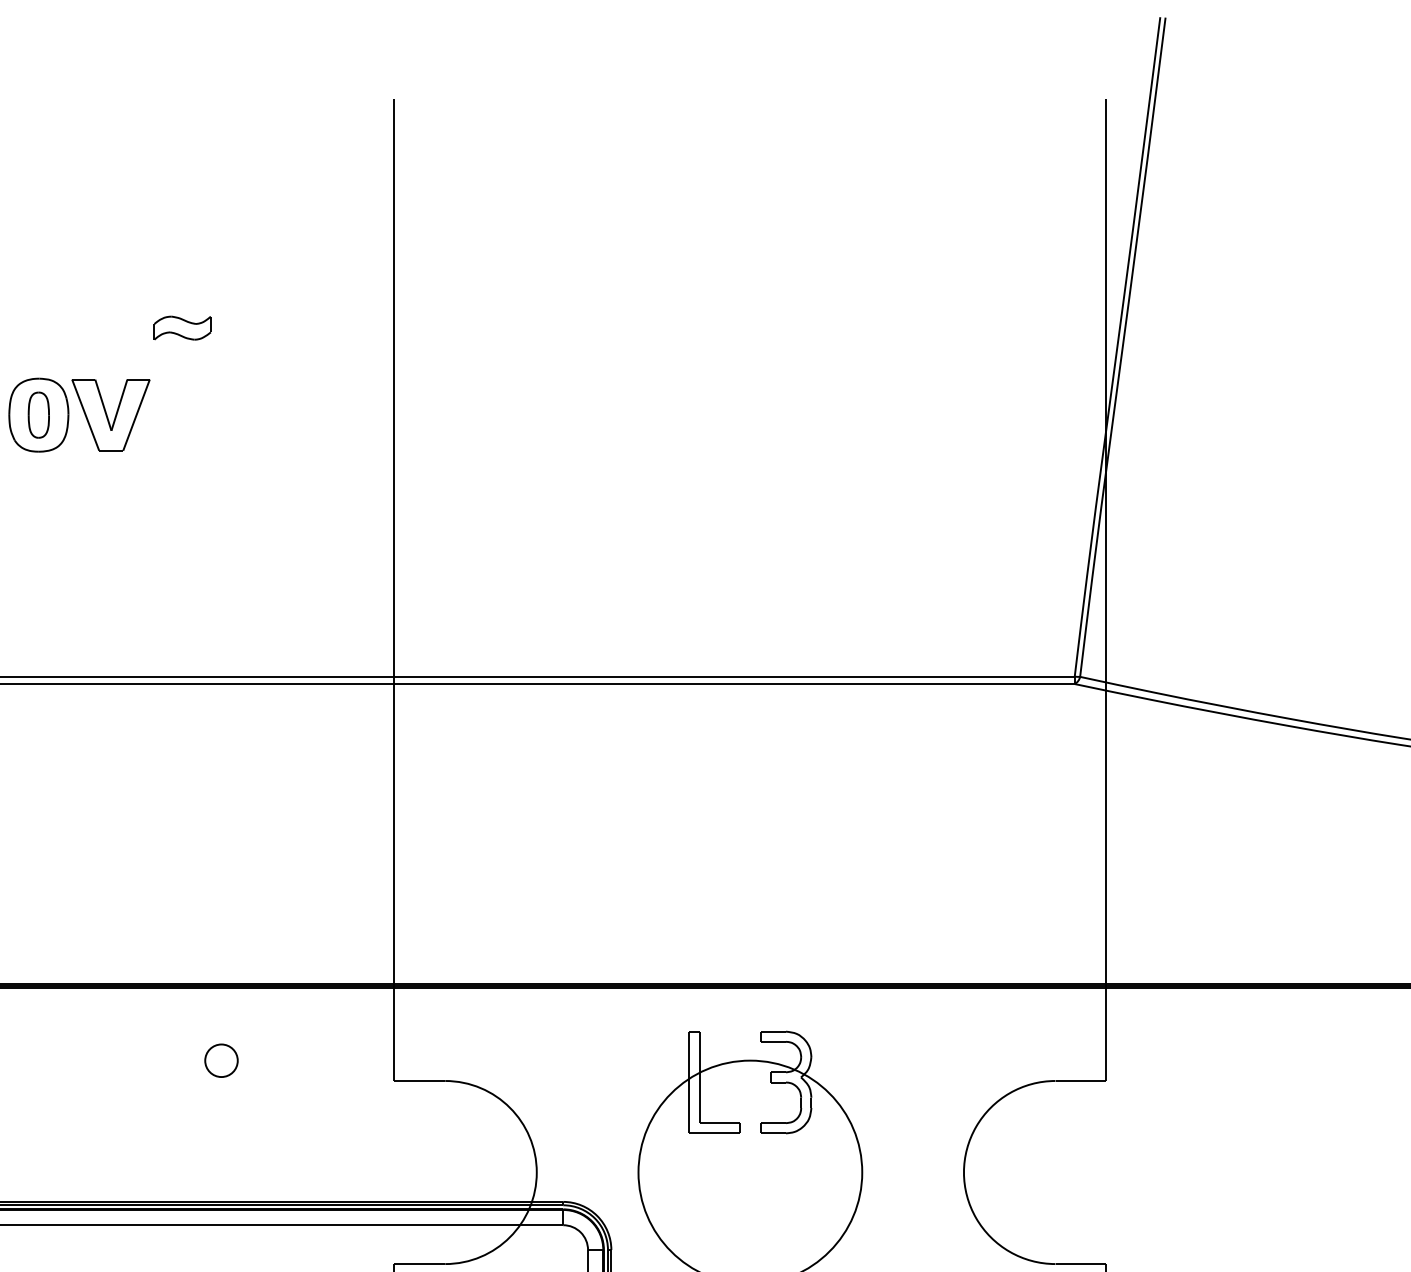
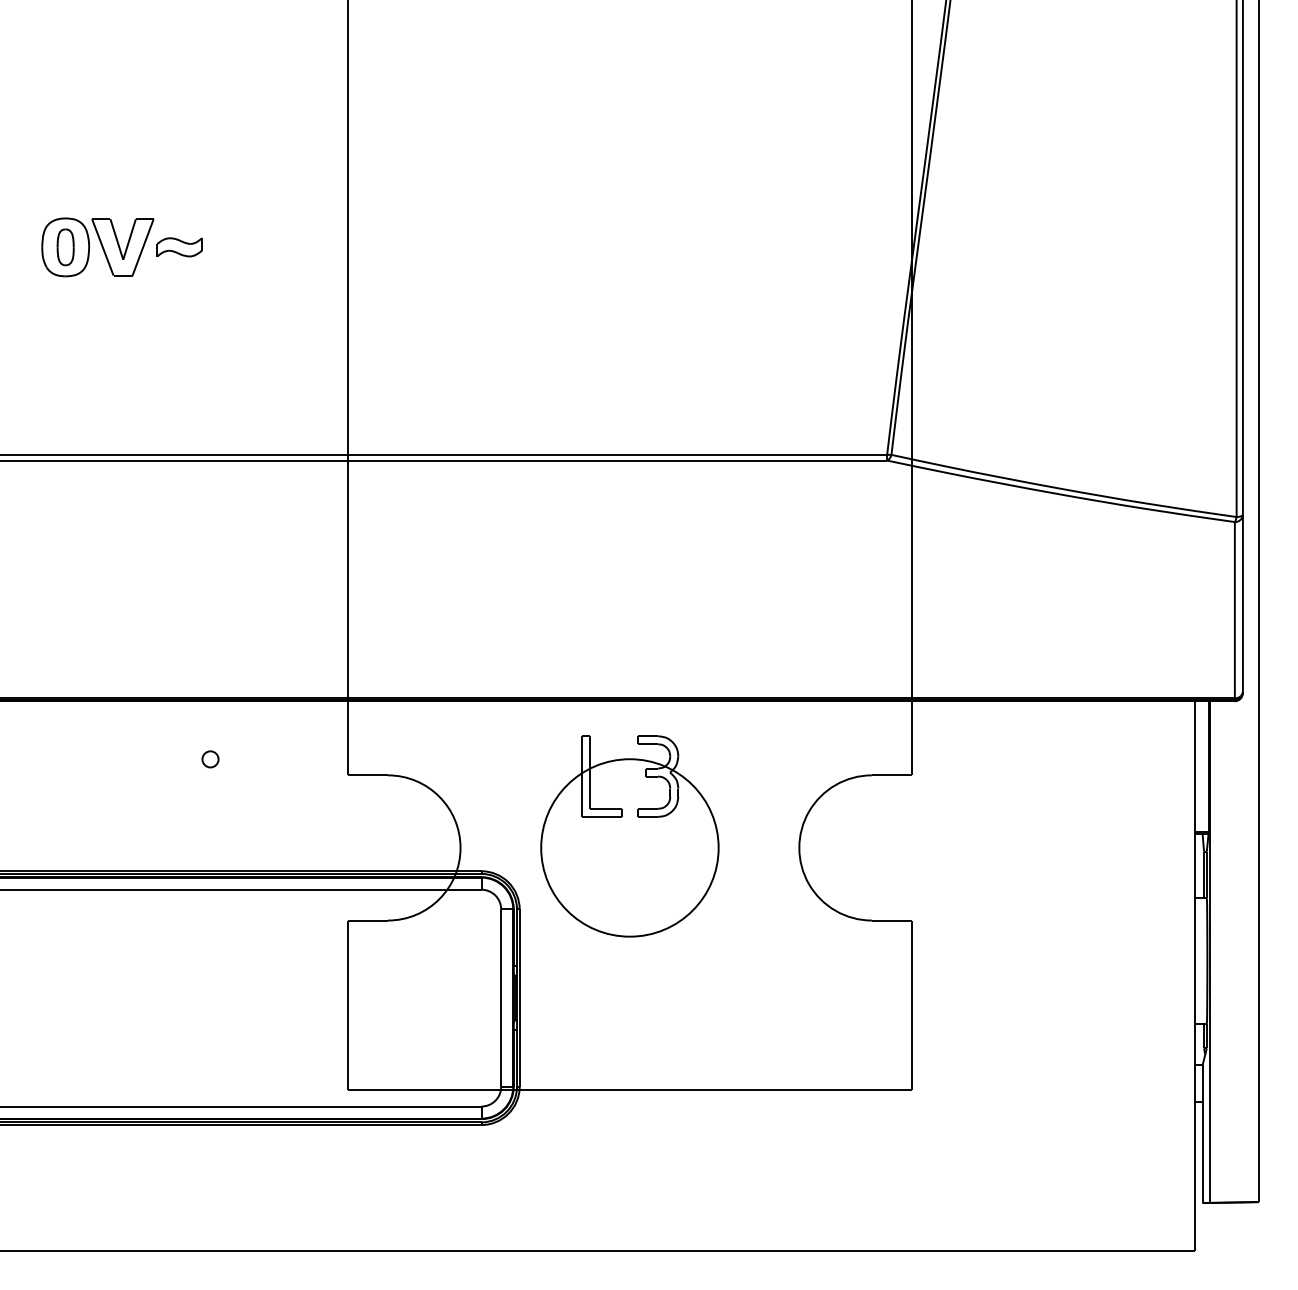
part: (182, 328) -> (179, 247), moved
part: (221, 1060) -> (210, 759), size x0.62

